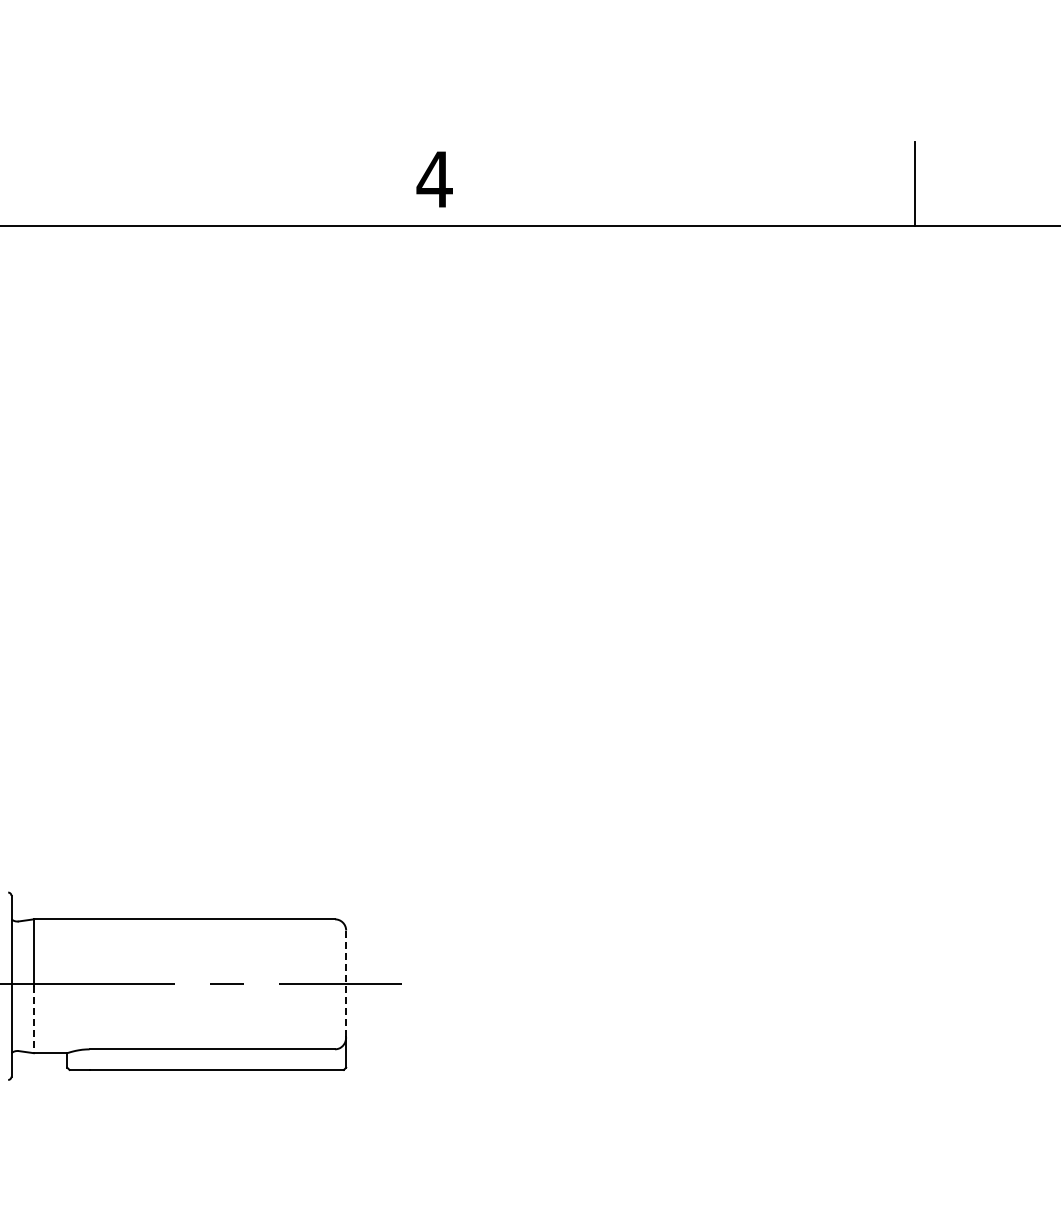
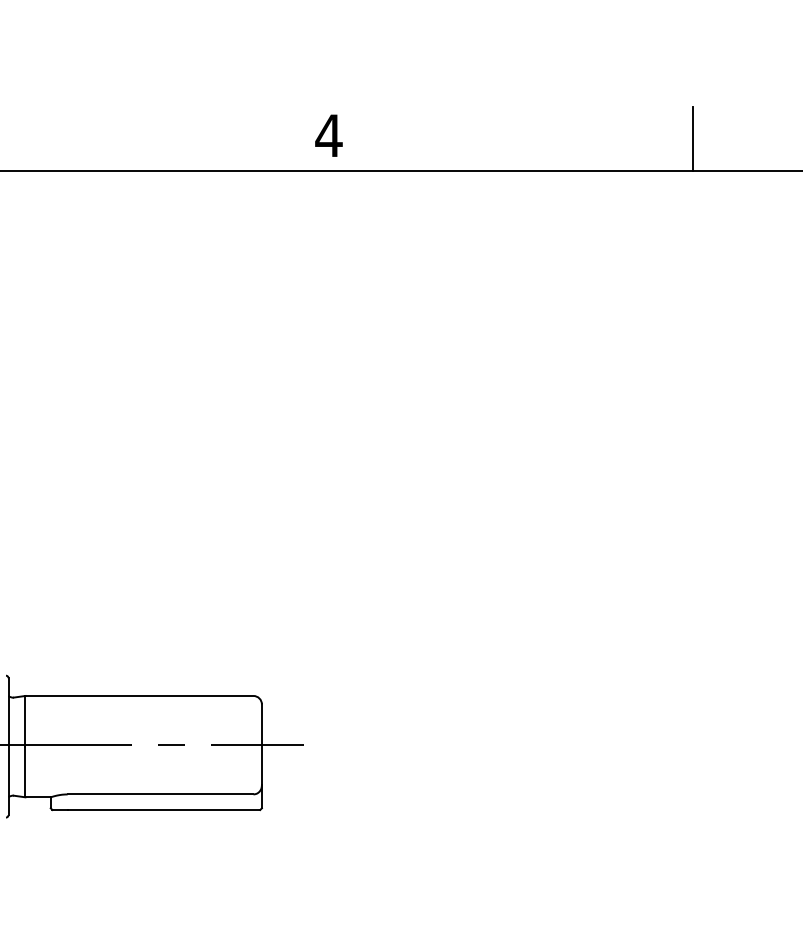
line: (346, 983) -> (262, 744), dashed -> solid
line: (33, 1020) -> (25, 772), dashed -> solid

